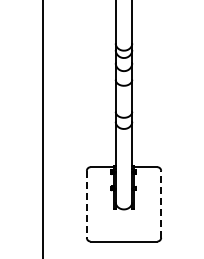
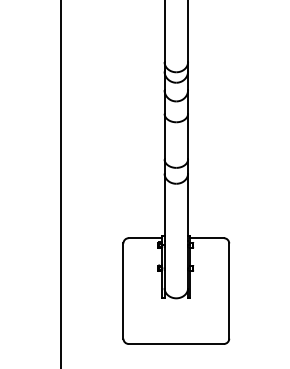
line: (161, 203) -> (229, 289), dashed -> solid
line: (86, 204) -> (122, 291), dashed -> solid

